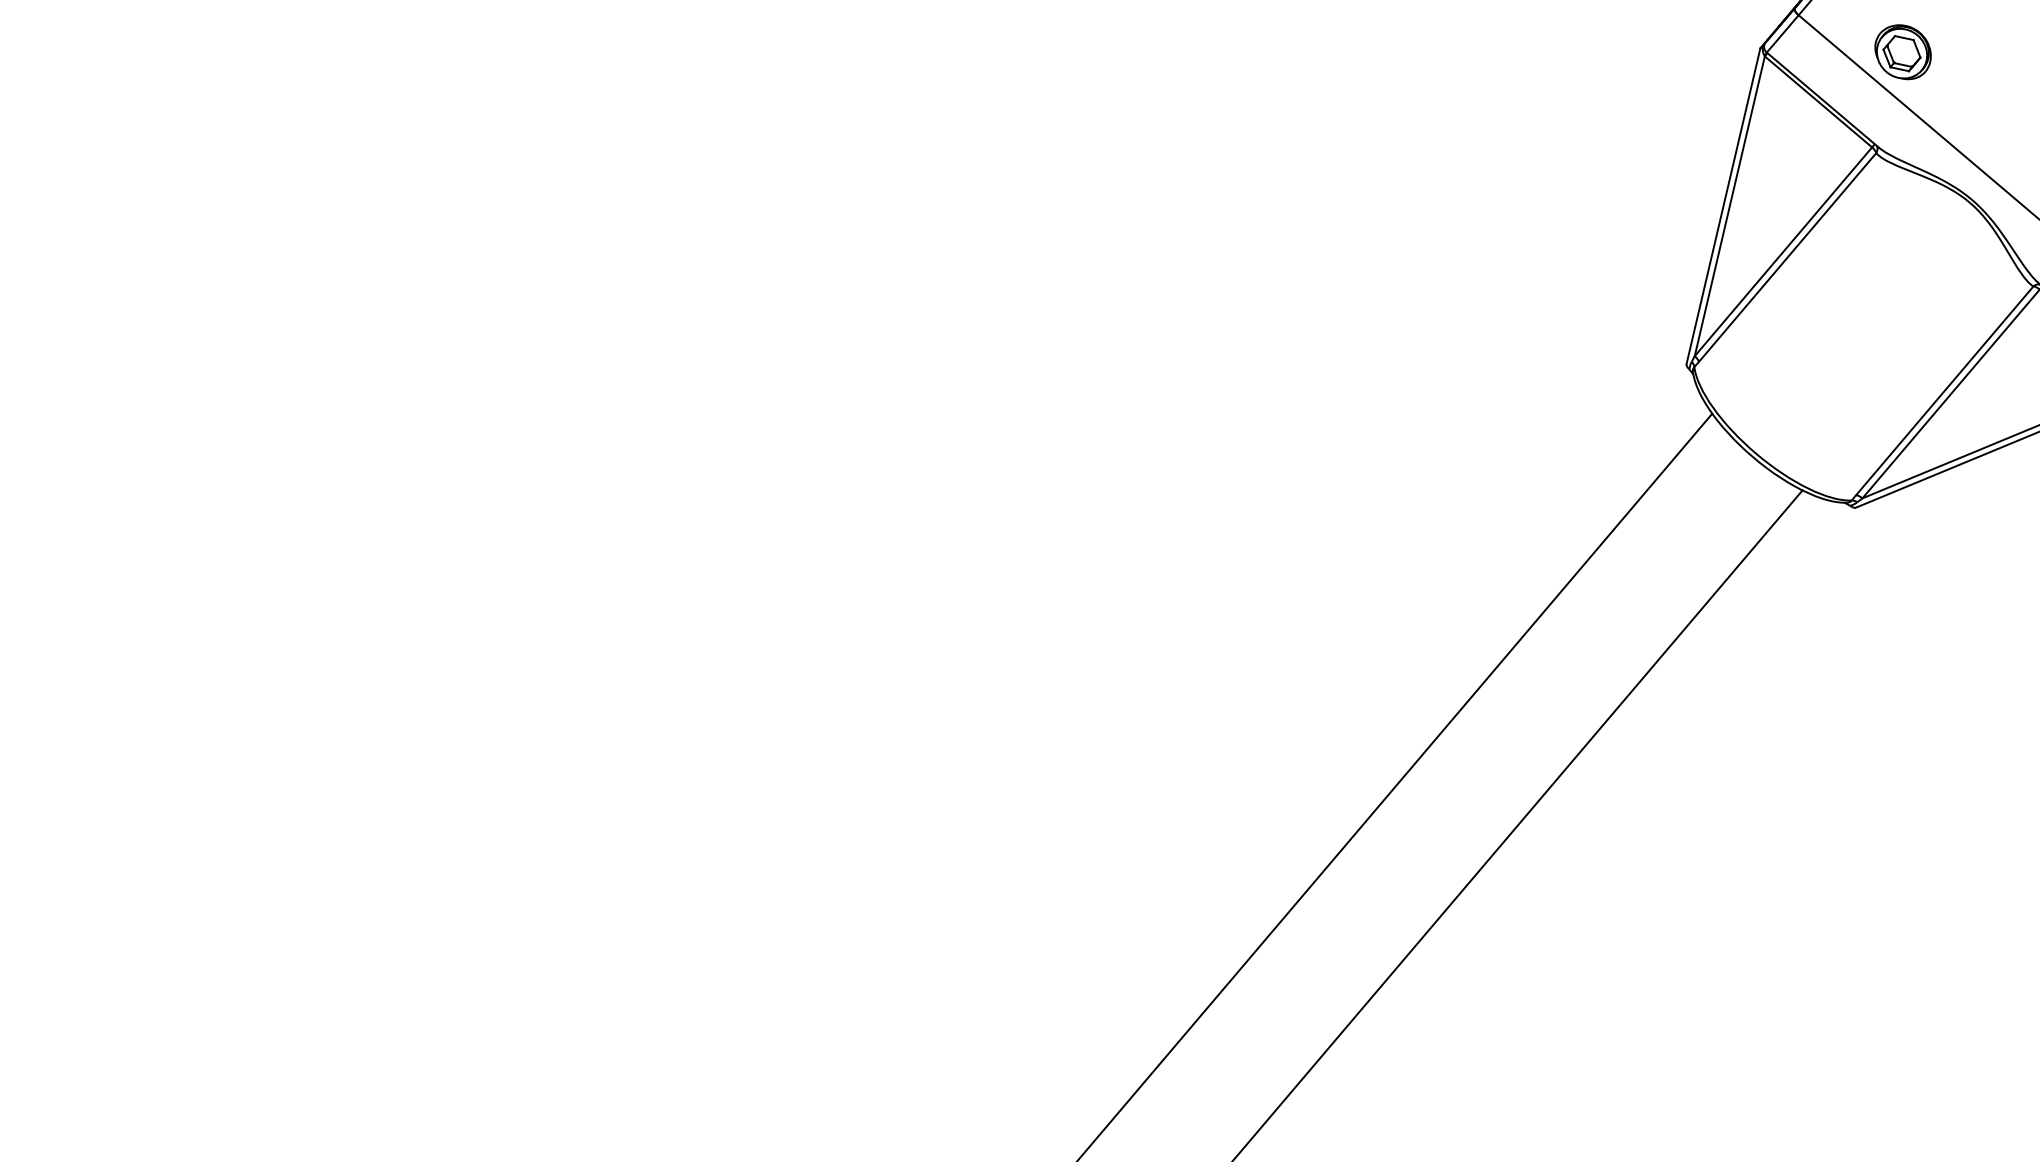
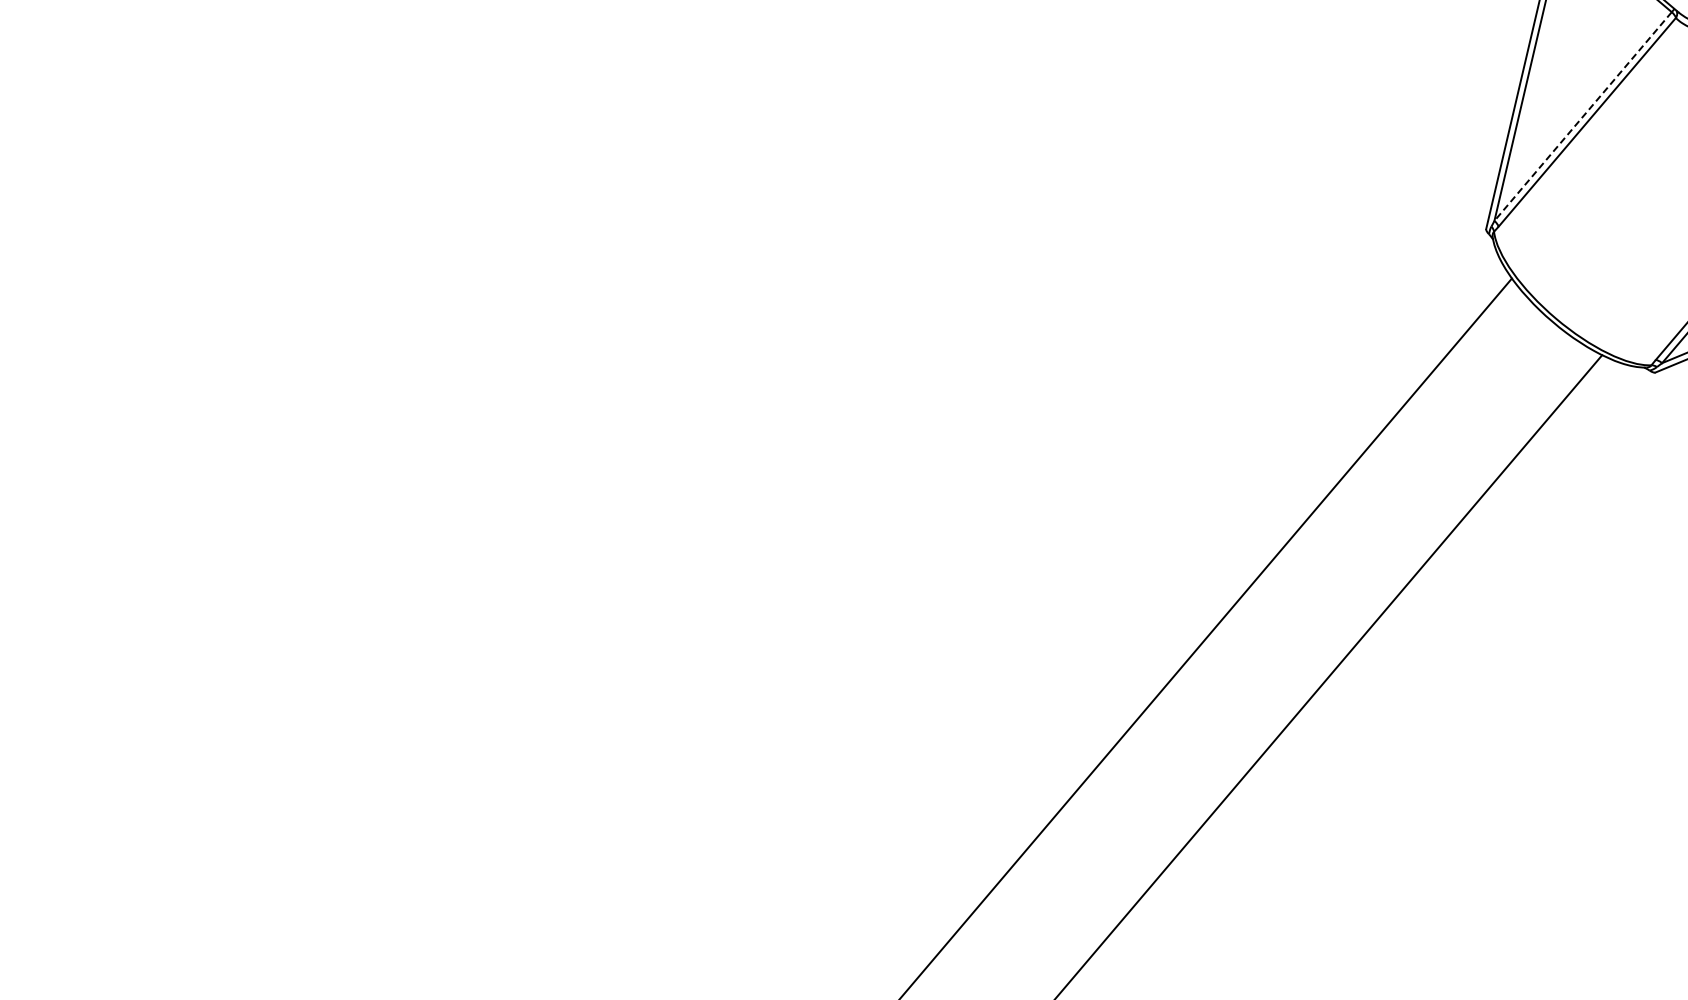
line: (1783, 251) -> (1583, 116), solid -> dashed

